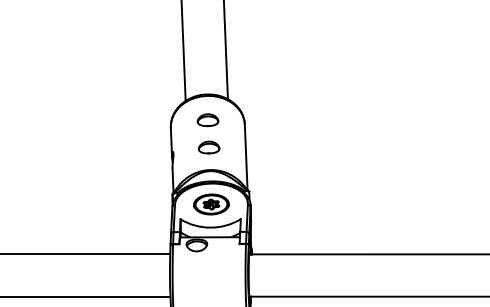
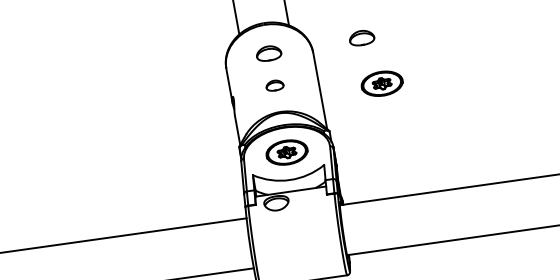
part: (286, 117) -> (361, 37), added
part: (209, 147) -> (275, 85), size x0.7
part: (298, 158) -> (382, 83), added

